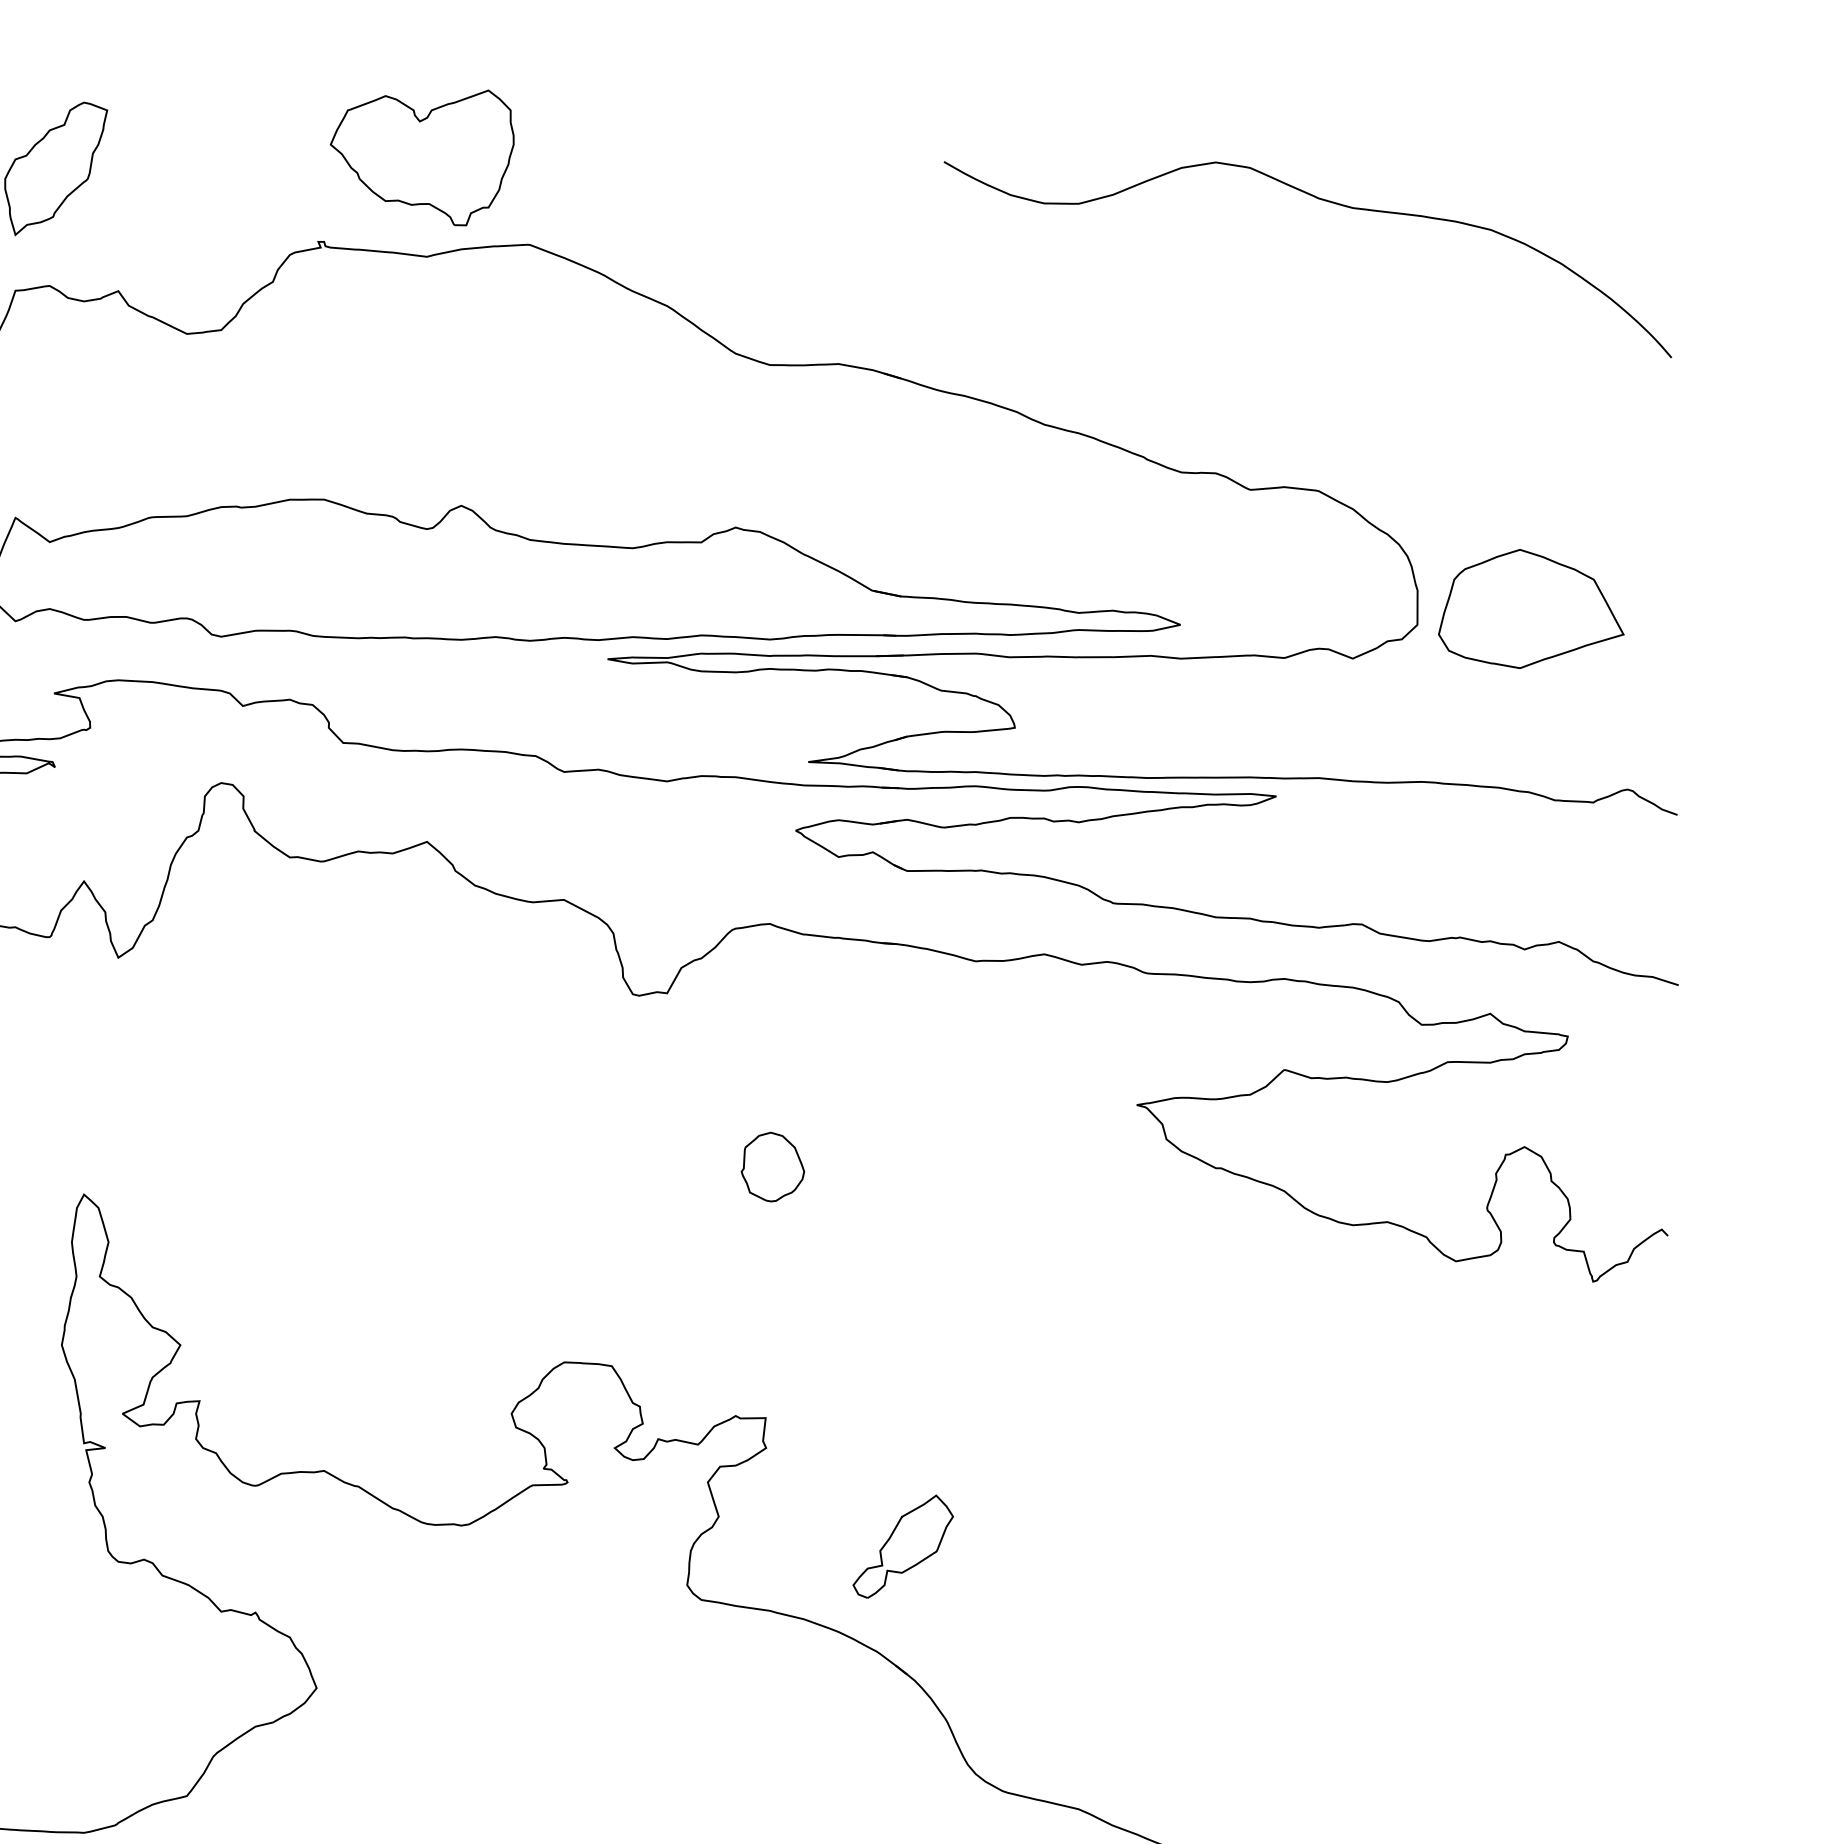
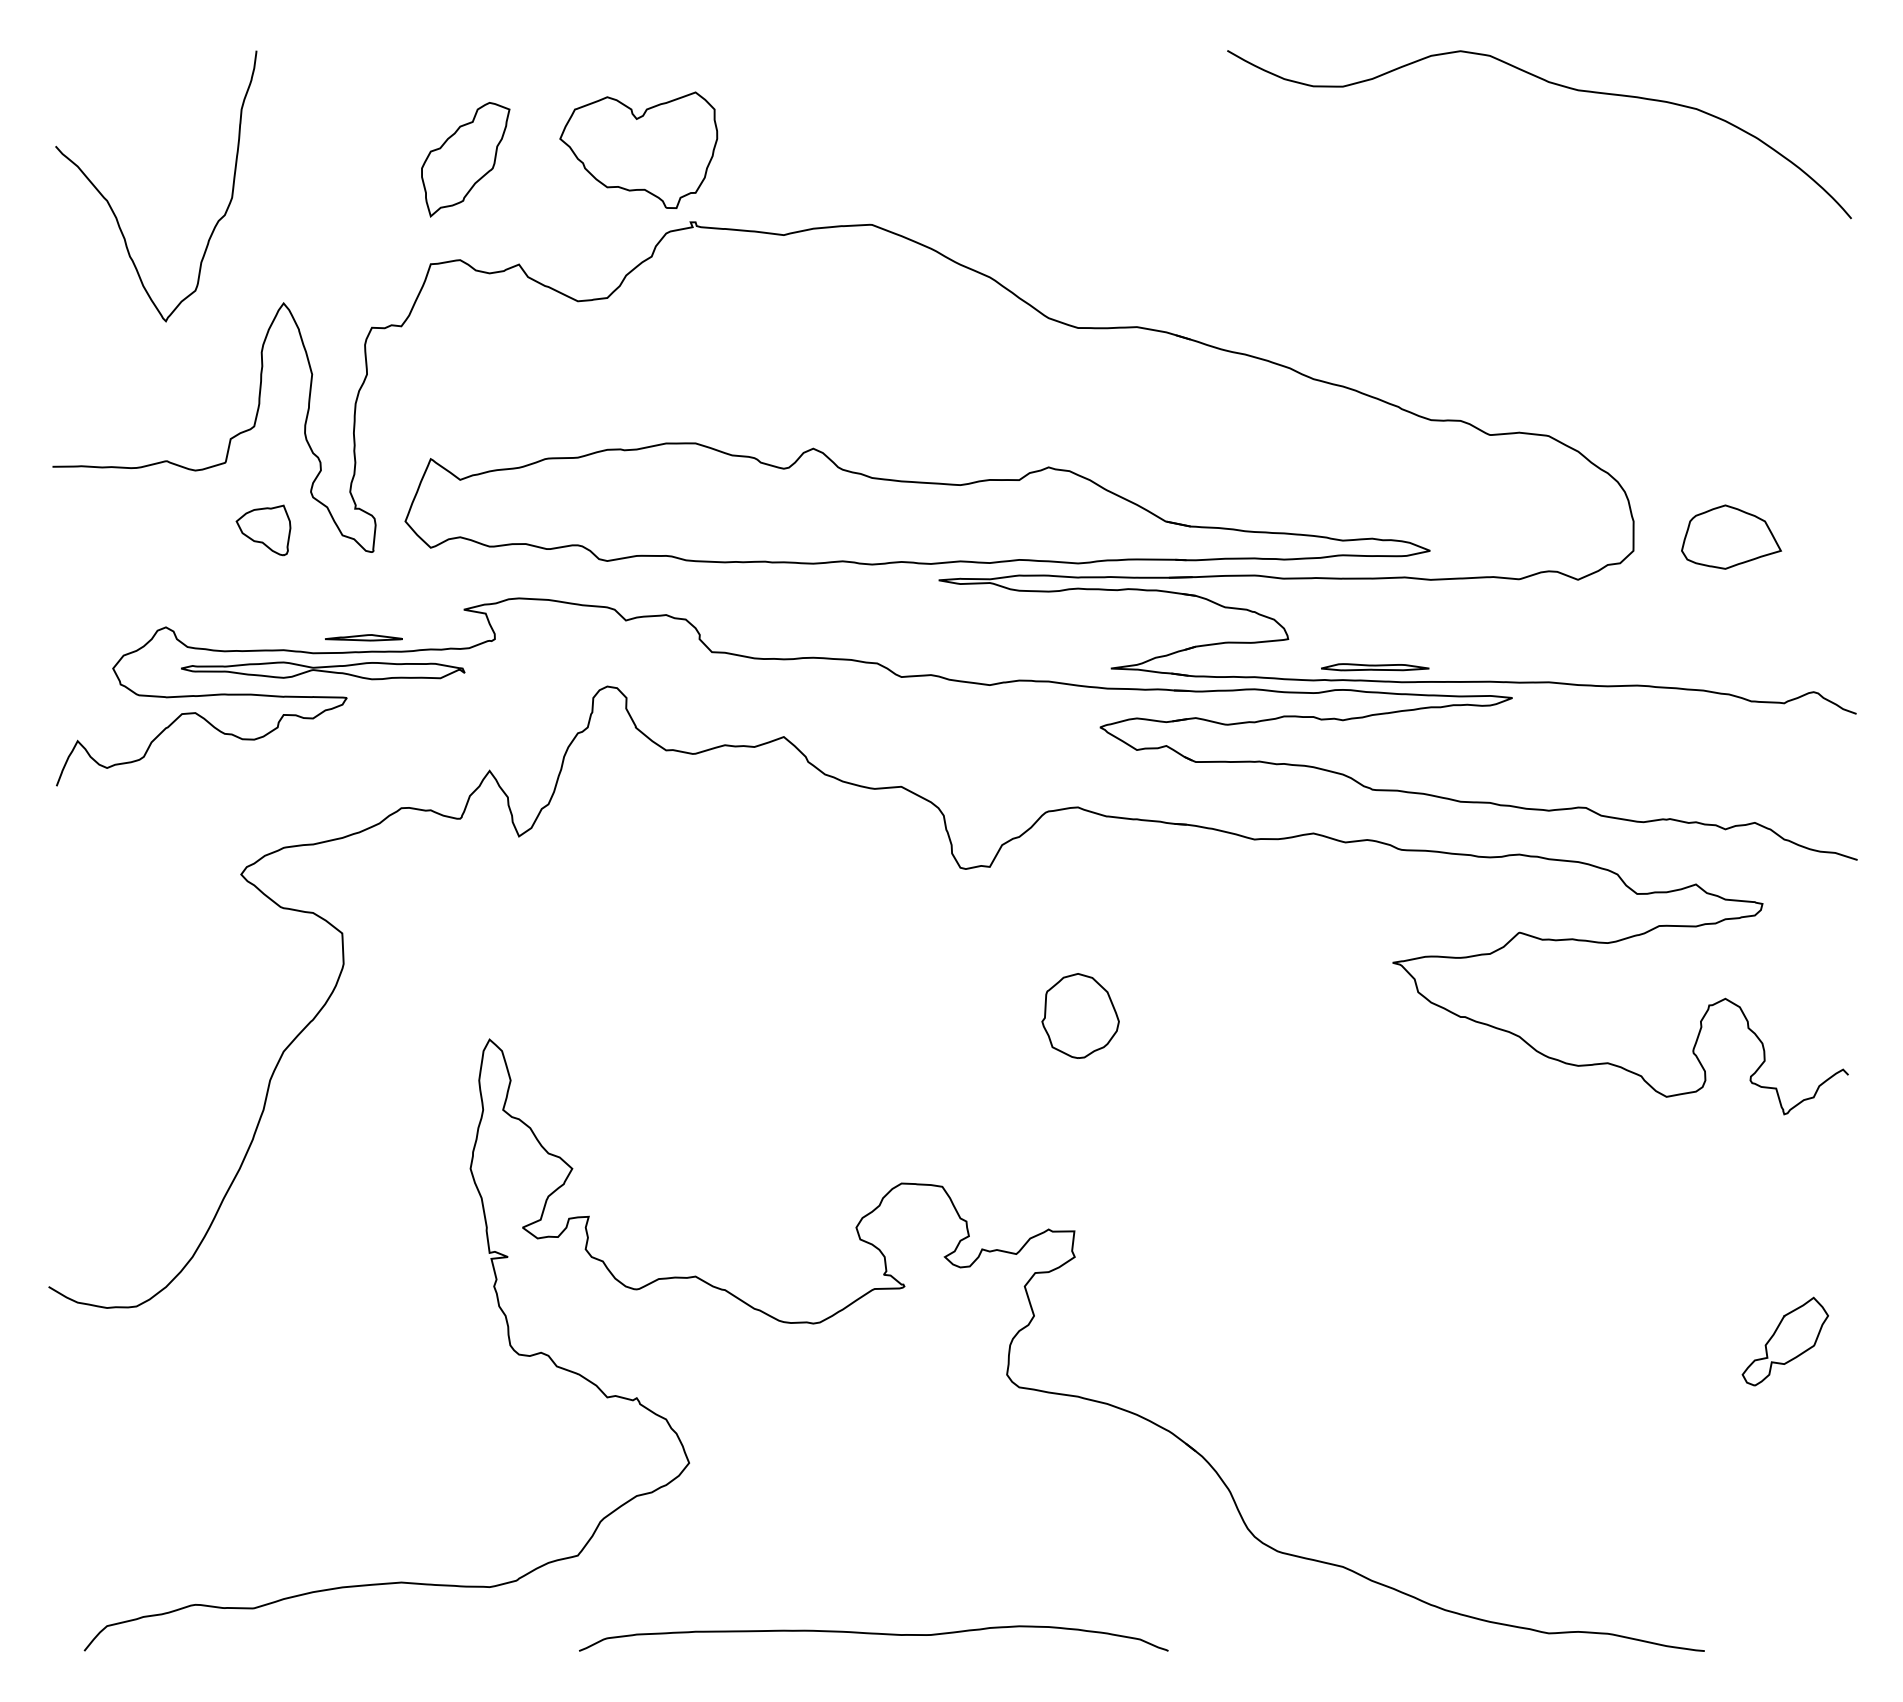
part: (421, 156) -> (638, 149), moved
curve: (1327, 202) -> (1556, 85), moved
part: (1531, 608) -> (1731, 536), size x0.62
part: (1116, 760) -> (1375, 667), added
part: (772, 1166) -> (1080, 1015), size x1.43
part: (902, 1546) -> (1784, 1341), moved

